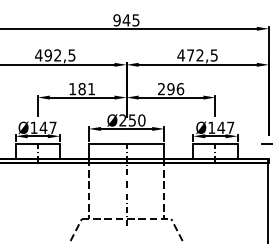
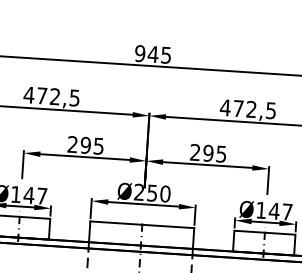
text: (47, 55) -> (41, 95), 492,5 -> 472,5
text: (81, 89) -> (84, 145), 181 -> 295
text: (180, 89) -> (221, 154), 296 -> 295

